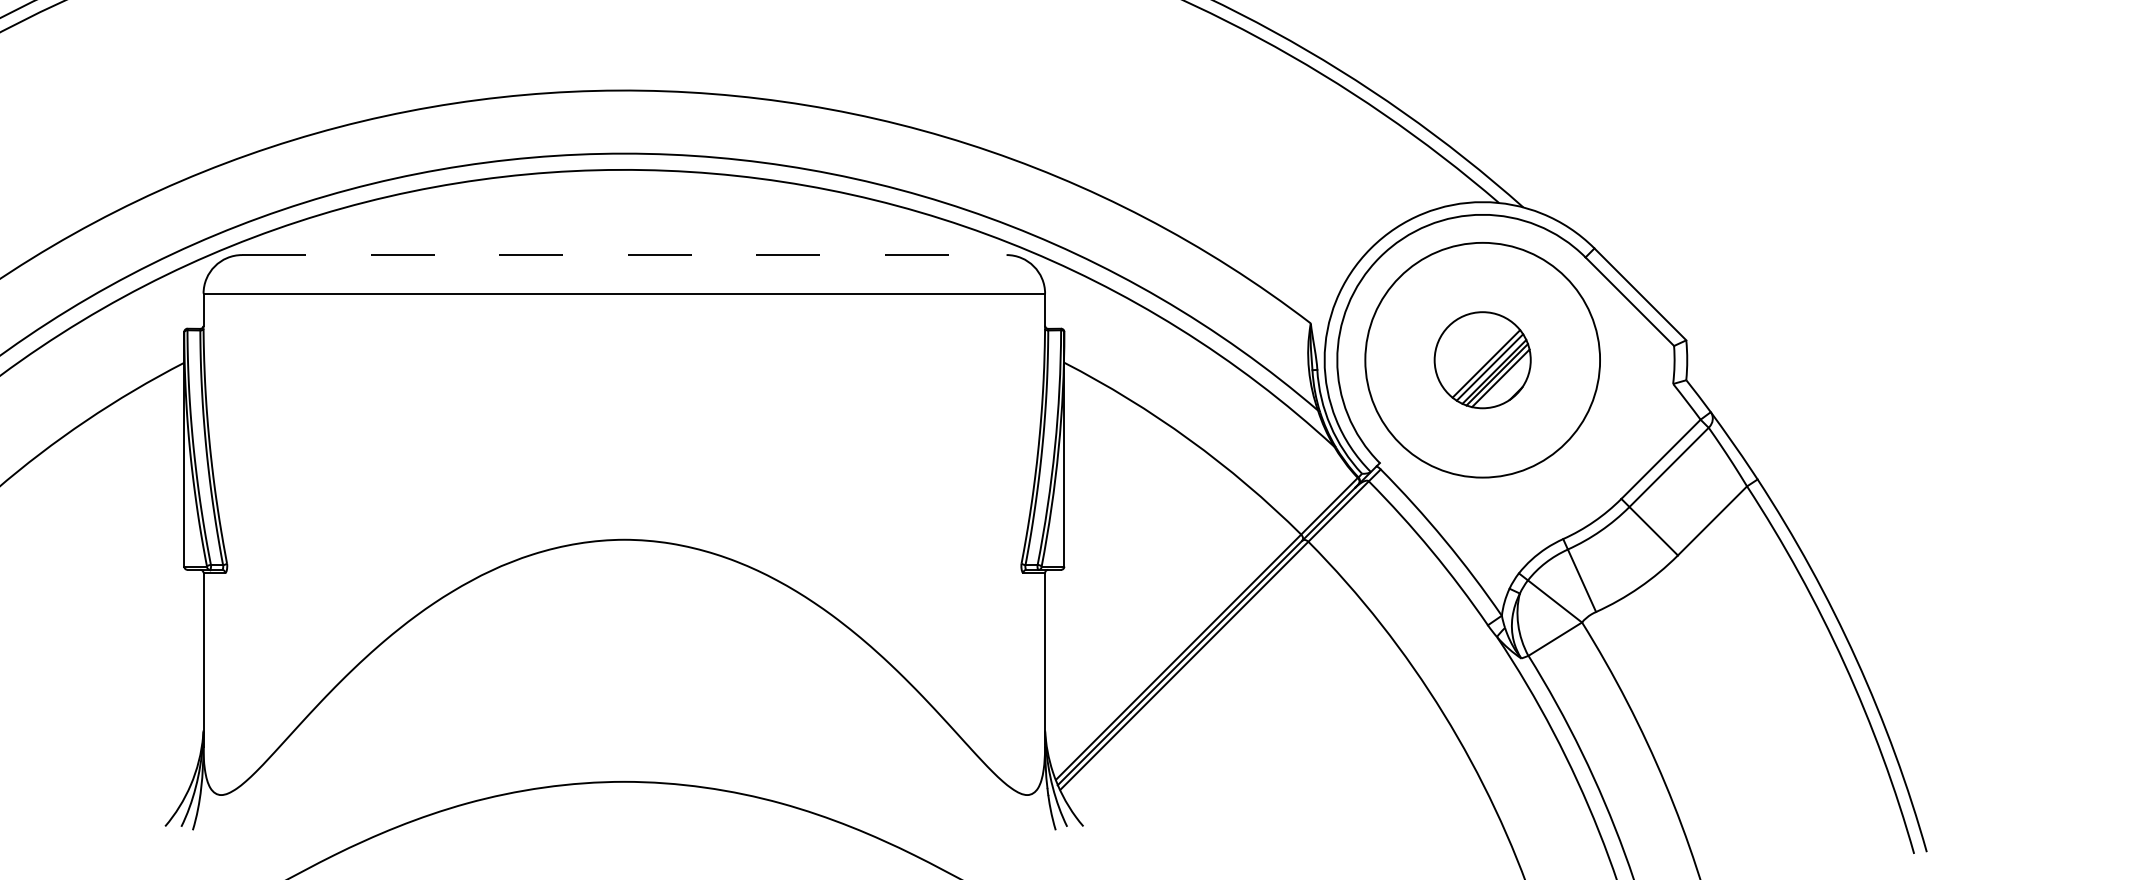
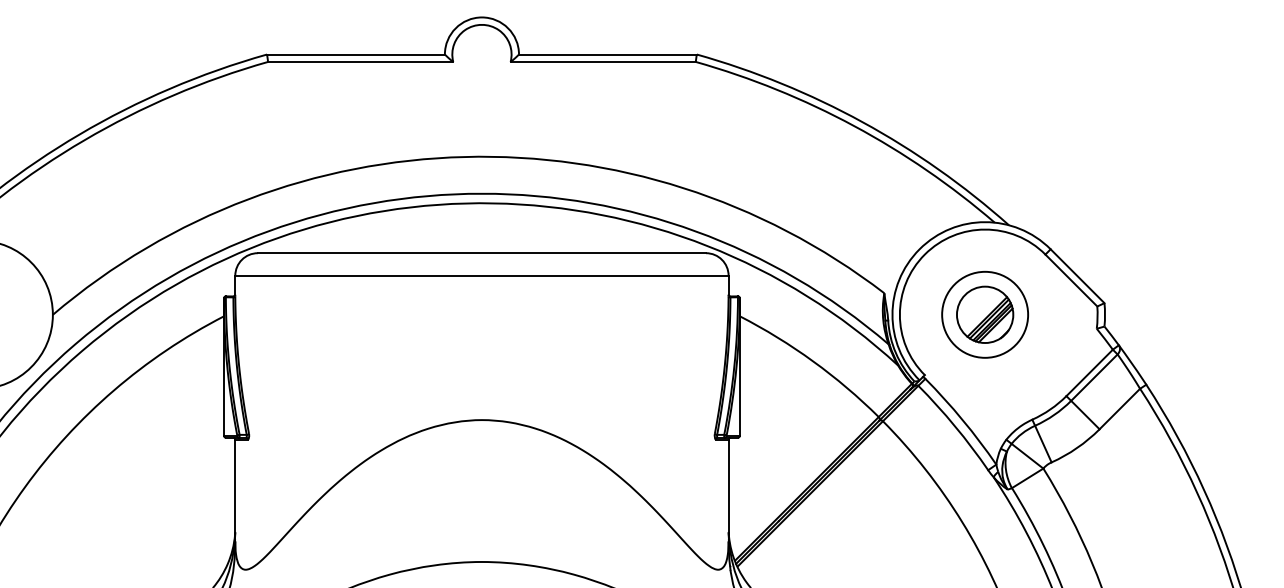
line: (625, 255) -> (482, 253), dashed -> solid
circle: (1483, 359) -> (985, 314), size x0.62

